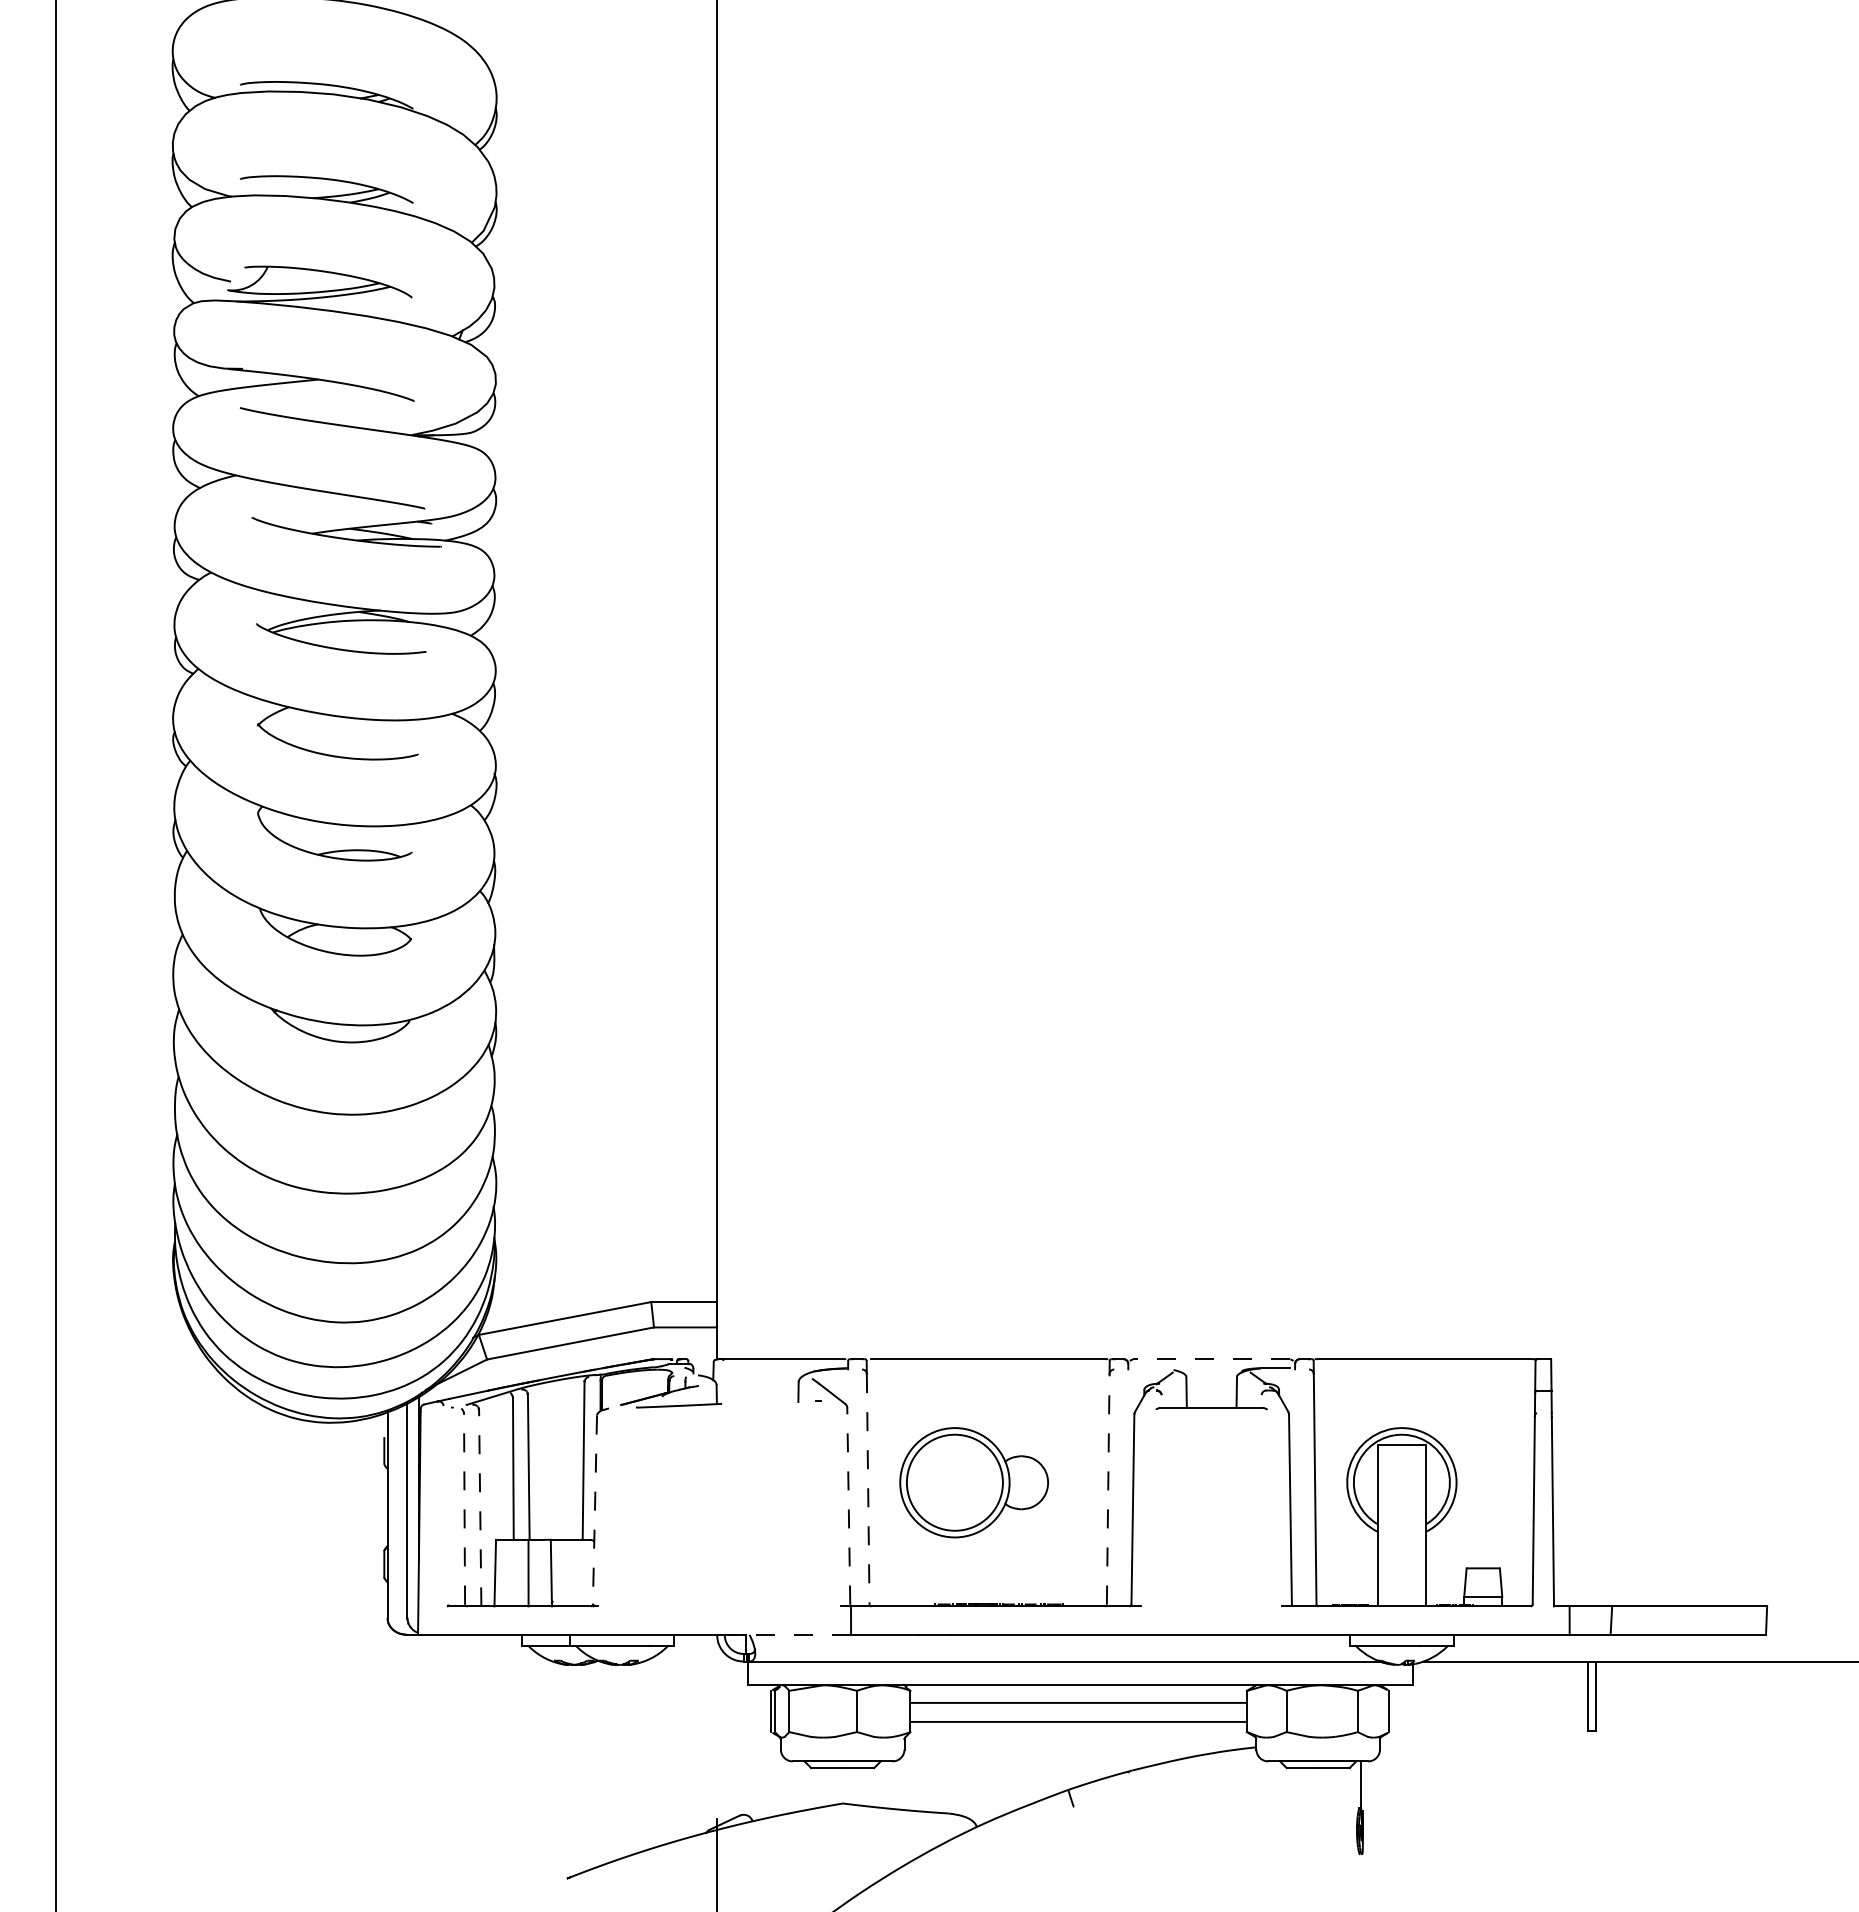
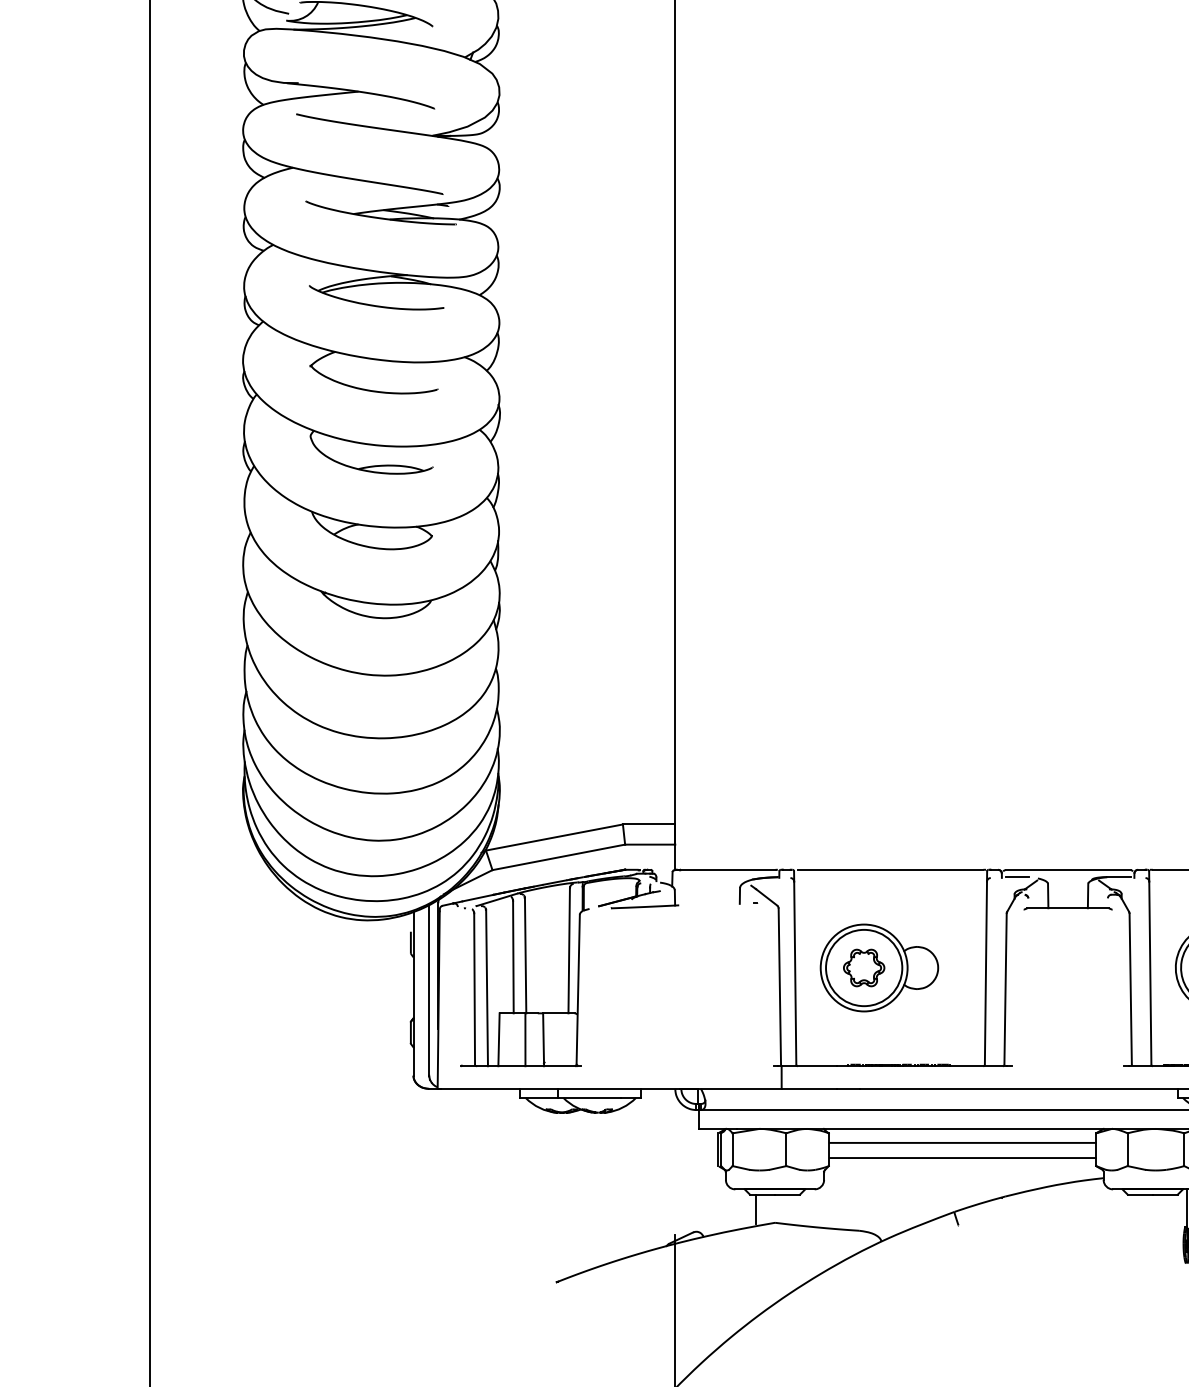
line: (1211, 1359) -> (1067, 870), dashed -> solid
line: (1147, 1368) -> (1017, 877), added
part: (954, 1482) -> (863, 967), added
line: (1108, 1488) -> (986, 972), dashed -> solid
line: (868, 1489) -> (795, 973), dashed -> solid
line: (848, 1505) -> (779, 986), dashed -> solid
line: (480, 1507) -> (487, 987), dashed -> solid
line: (464, 1508) -> (474, 988), dashed -> solid
line: (594, 1510) -> (577, 990), dashed -> solid
line: (786, 1634) -> (730, 1088), dashed -> solid
line: (818, 1786) -> (755, 1209), added

